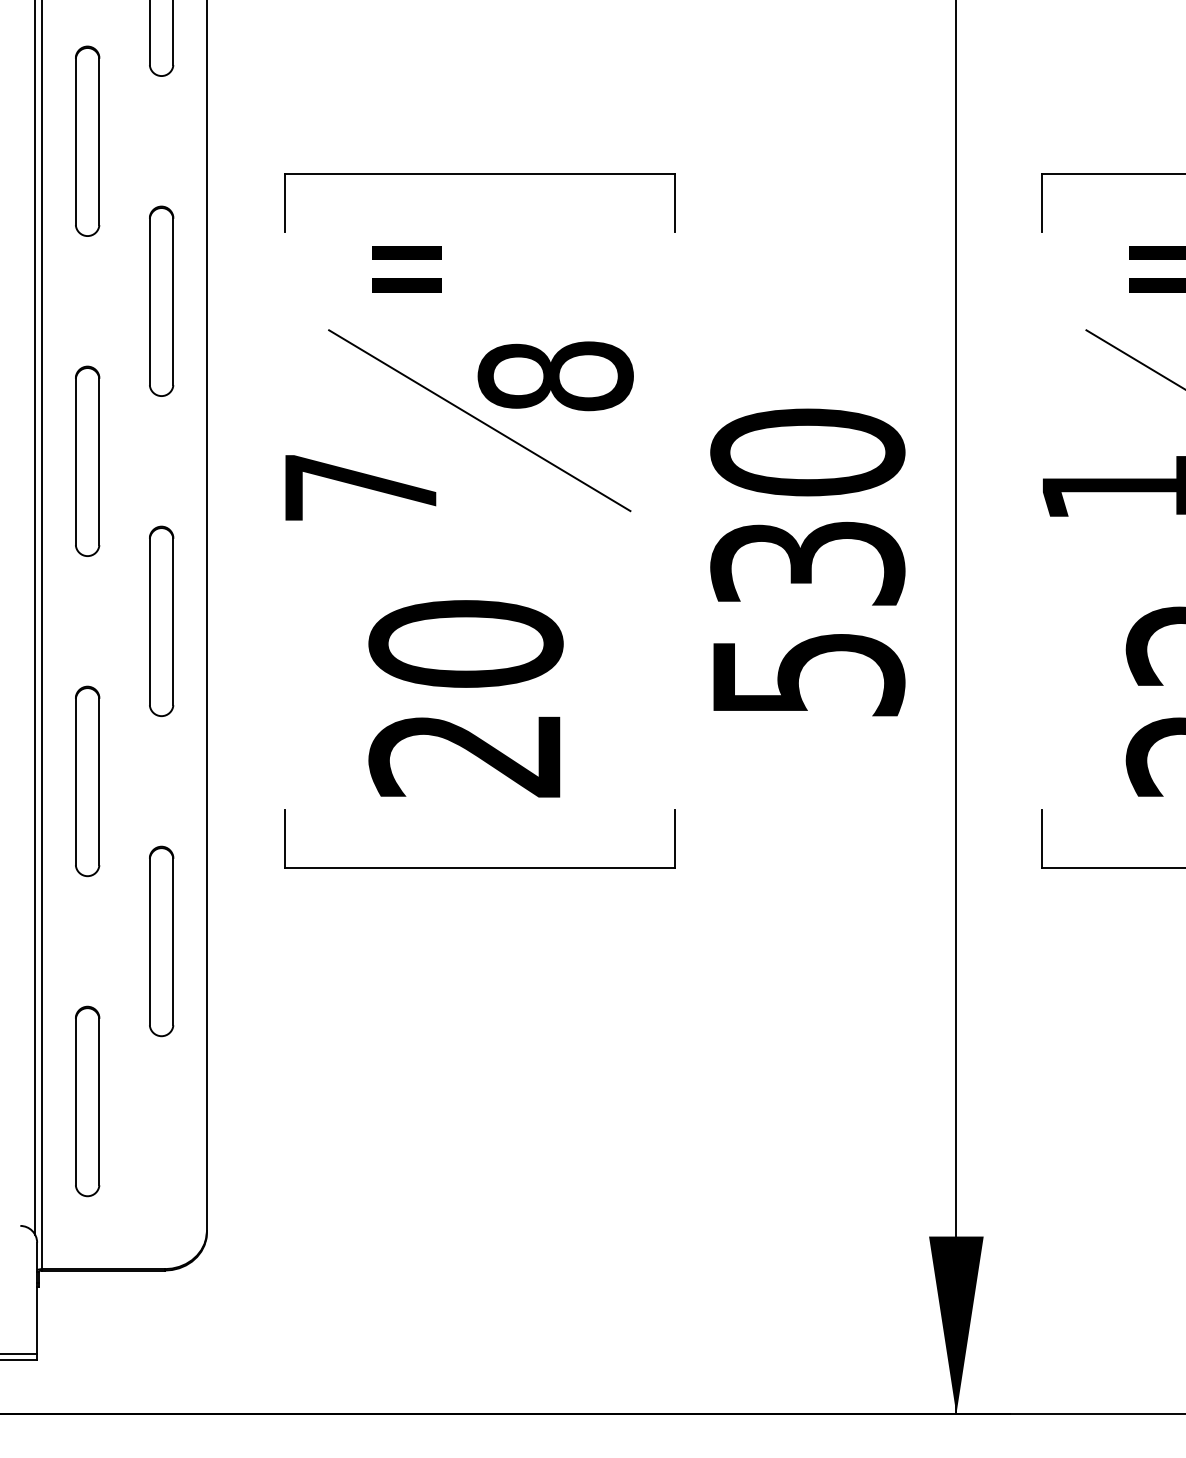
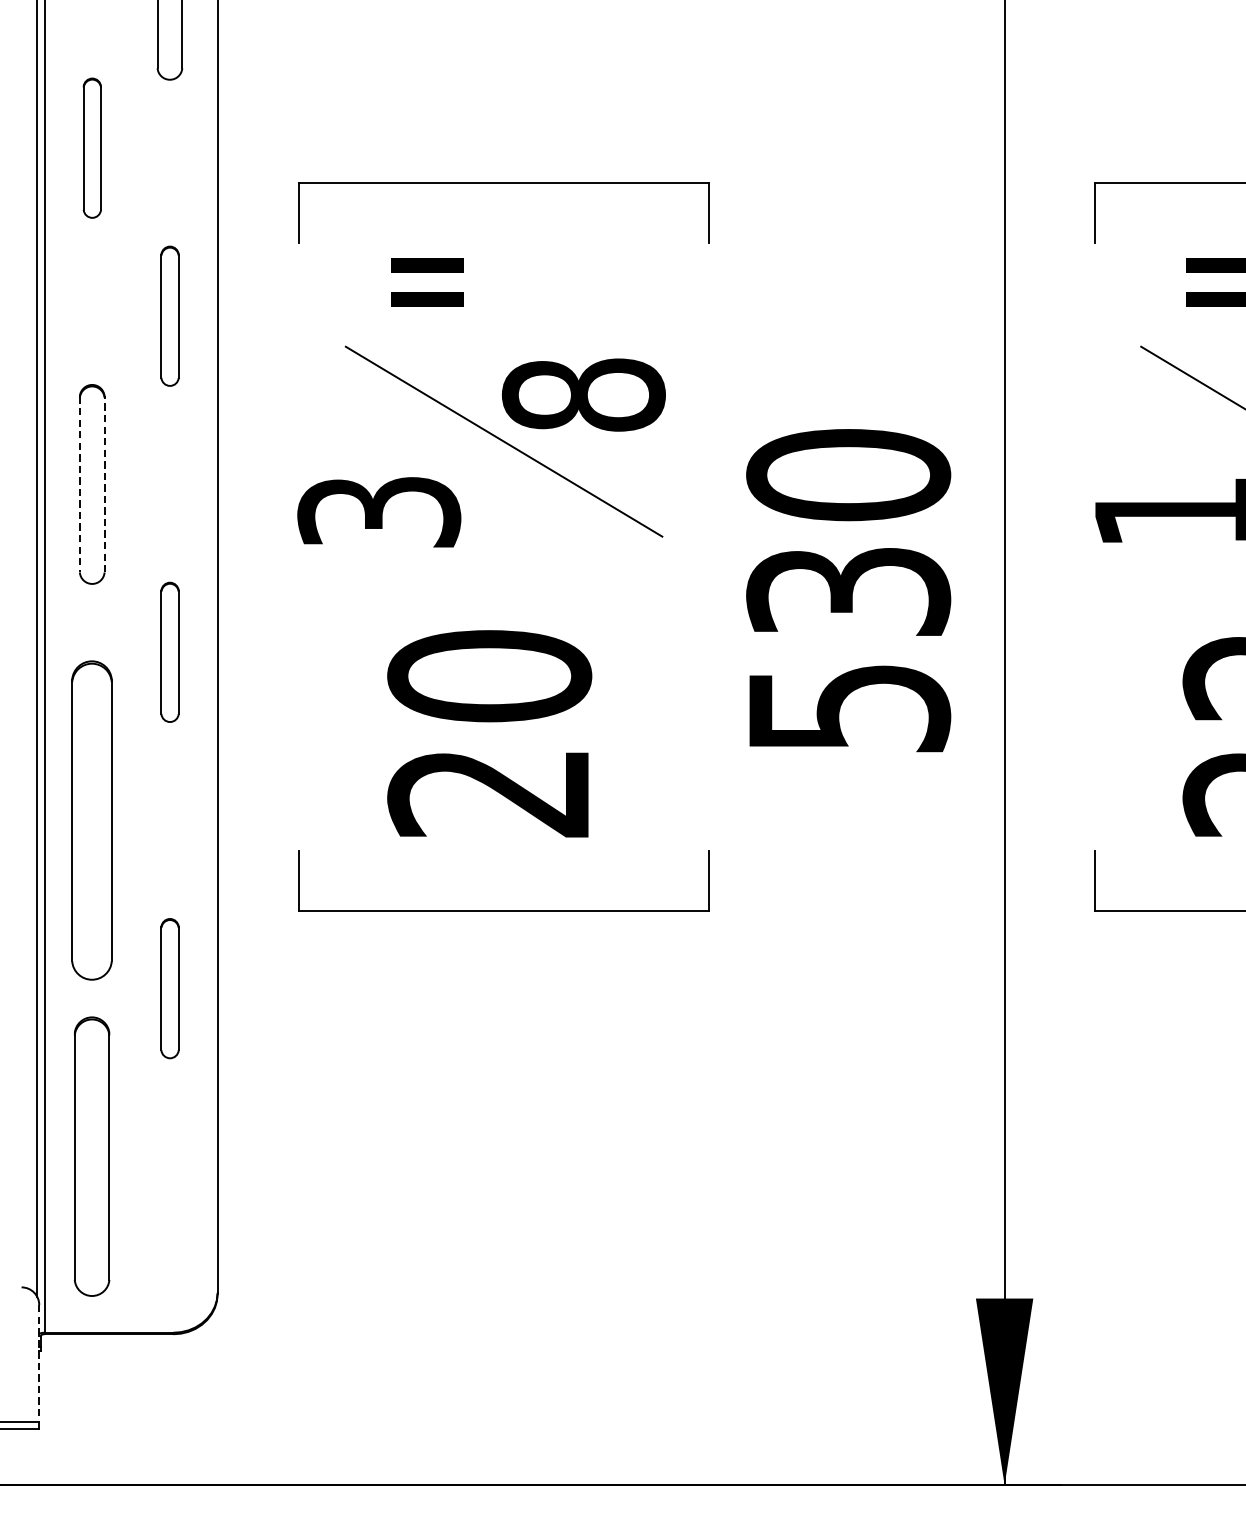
part: (87, 140) -> (92, 147), size x0.7
part: (161, 300) -> (169, 315), size x0.7
line: (75, 461) -> (79, 484), solid -> dashed
line: (99, 461) -> (104, 484), solid -> dashed
text: (360, 487) -> (378, 511), 7 -> 3
part: (161, 620) -> (169, 651), size x0.7
part: (87, 781) -> (92, 820), size x1.6
part: (161, 941) -> (169, 988), size x0.7
part: (87, 1101) -> (92, 1156), size x1.4
line: (37, 1298) -> (39, 1363), solid -> dashed

